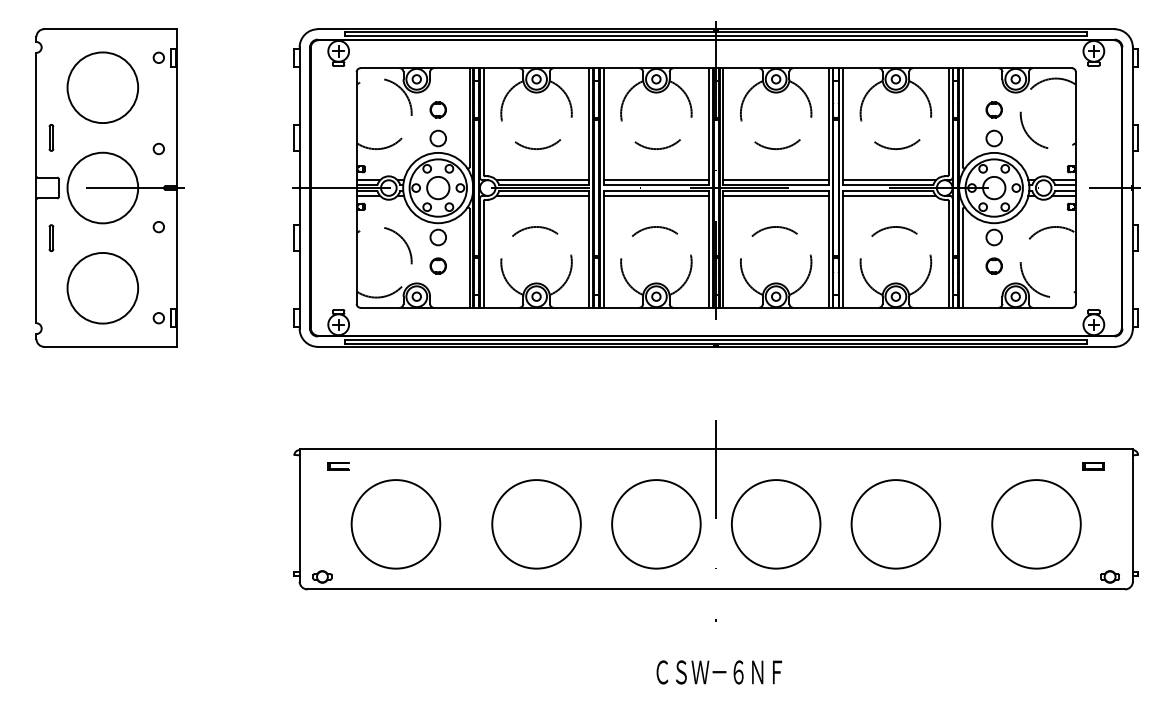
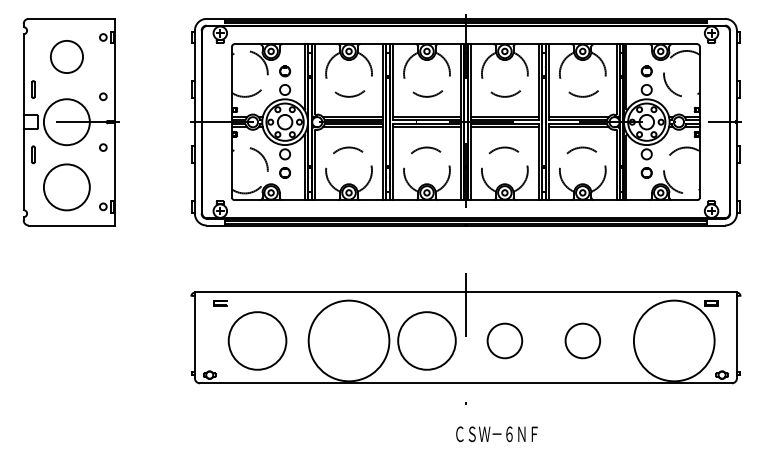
circle: (102, 87) -> (66, 56), size x0.7
circle: (535, 523) -> (348, 340), size x1.4
circle: (775, 523) -> (504, 340), size x0.6
circle: (895, 523) -> (582, 340), size x0.6
circle: (1036, 523) -> (674, 340), size x1.4
text: (718, 672) -> (496, 434), moved

